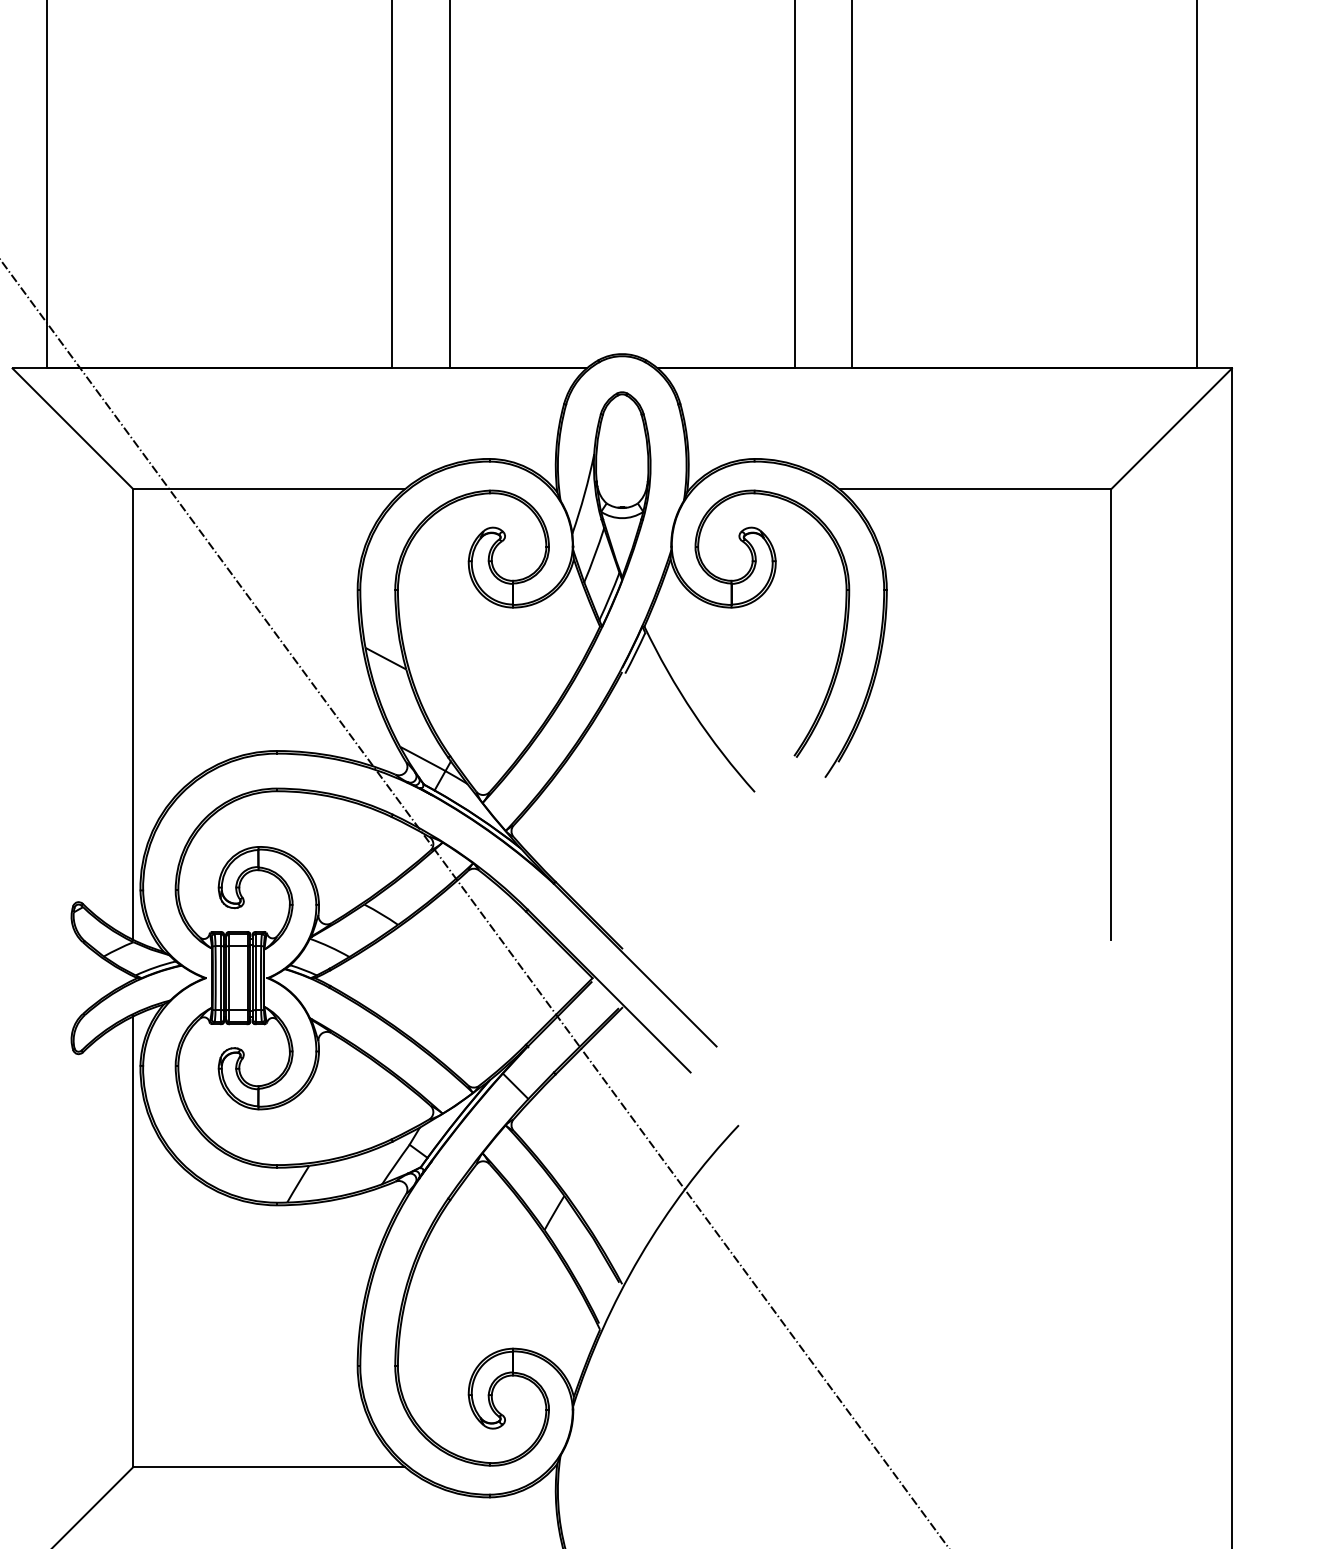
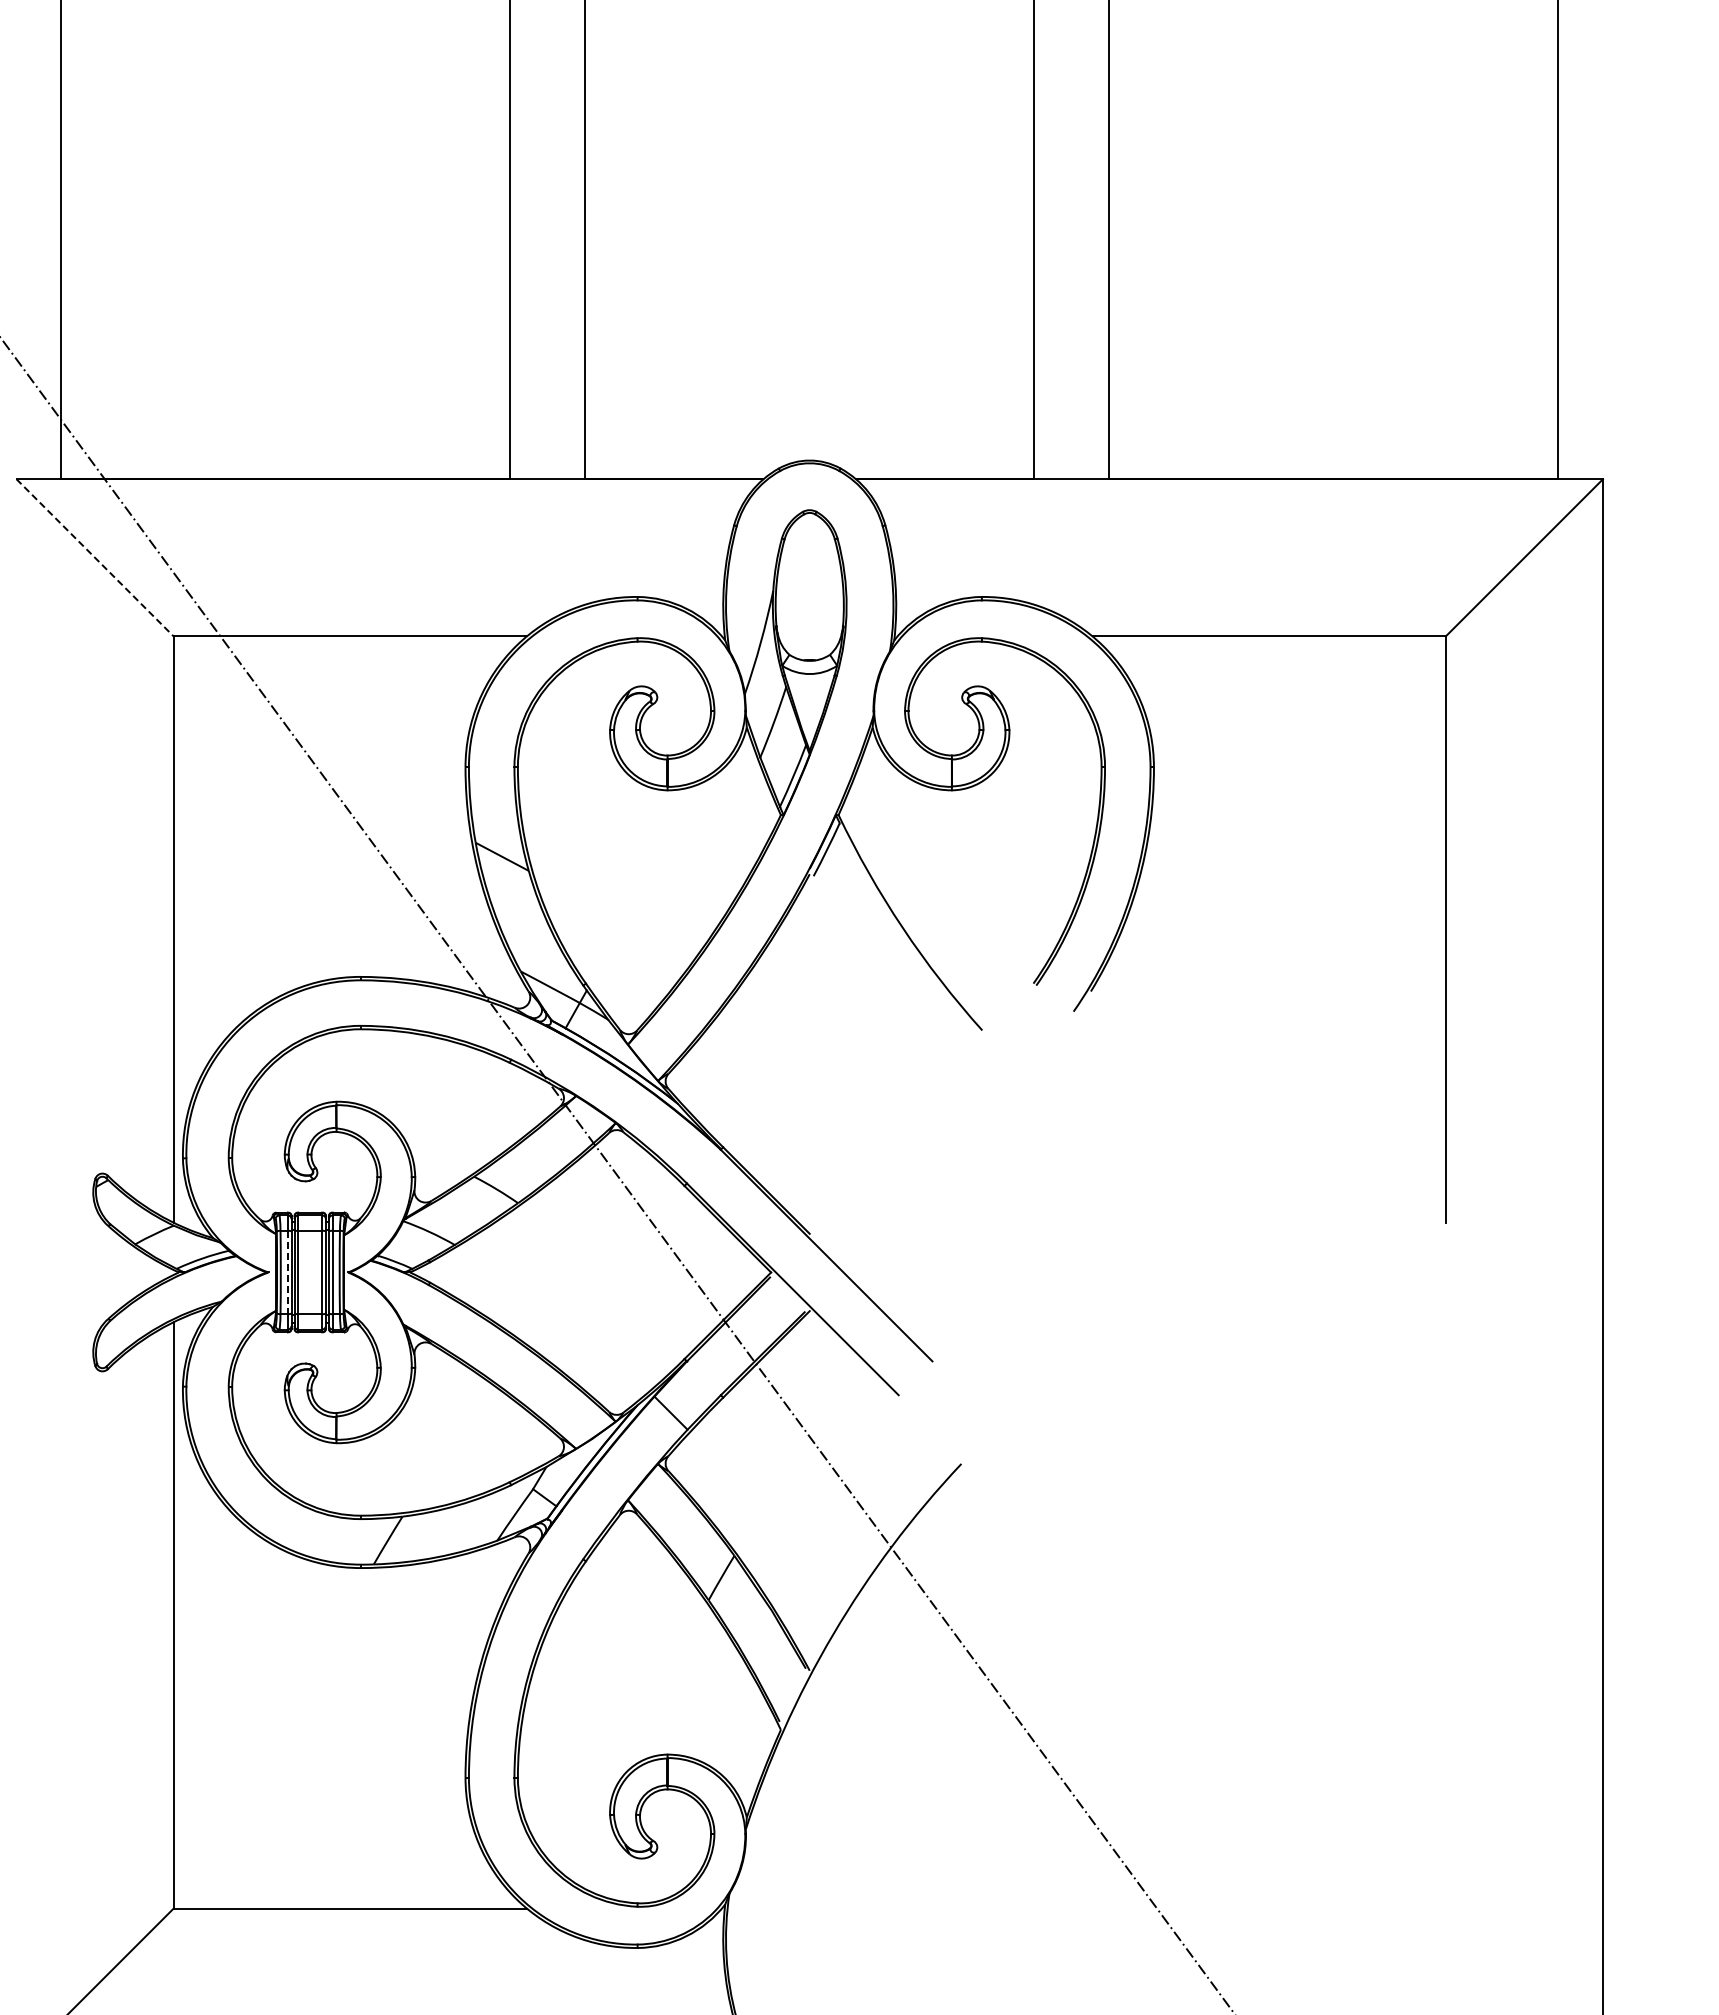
line: (73, 429) -> (95, 558), solid -> dashed
line: (220, 978) -> (287, 1272), solid -> dashed

